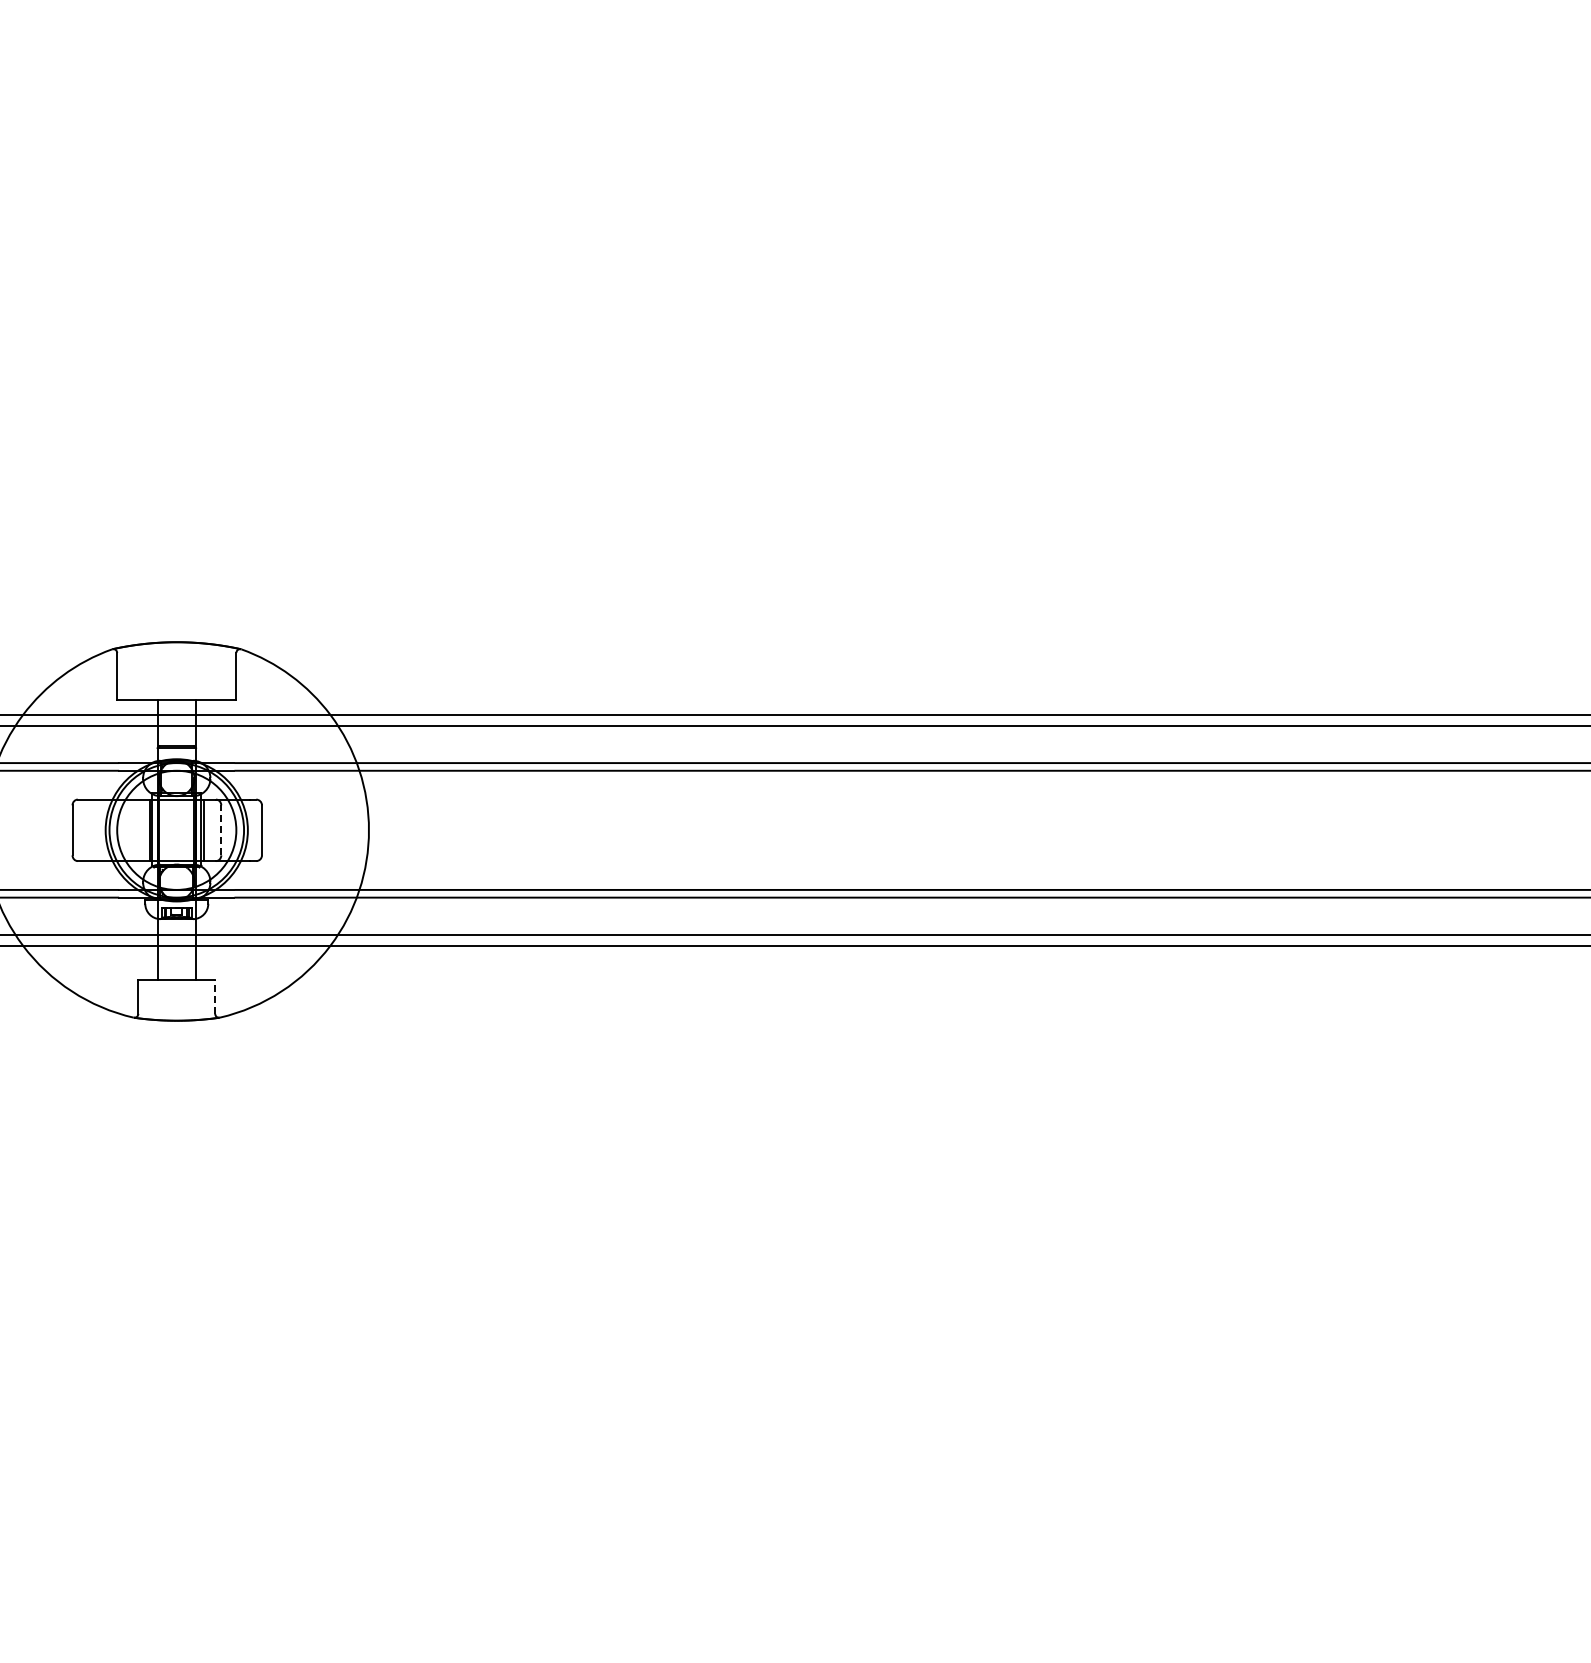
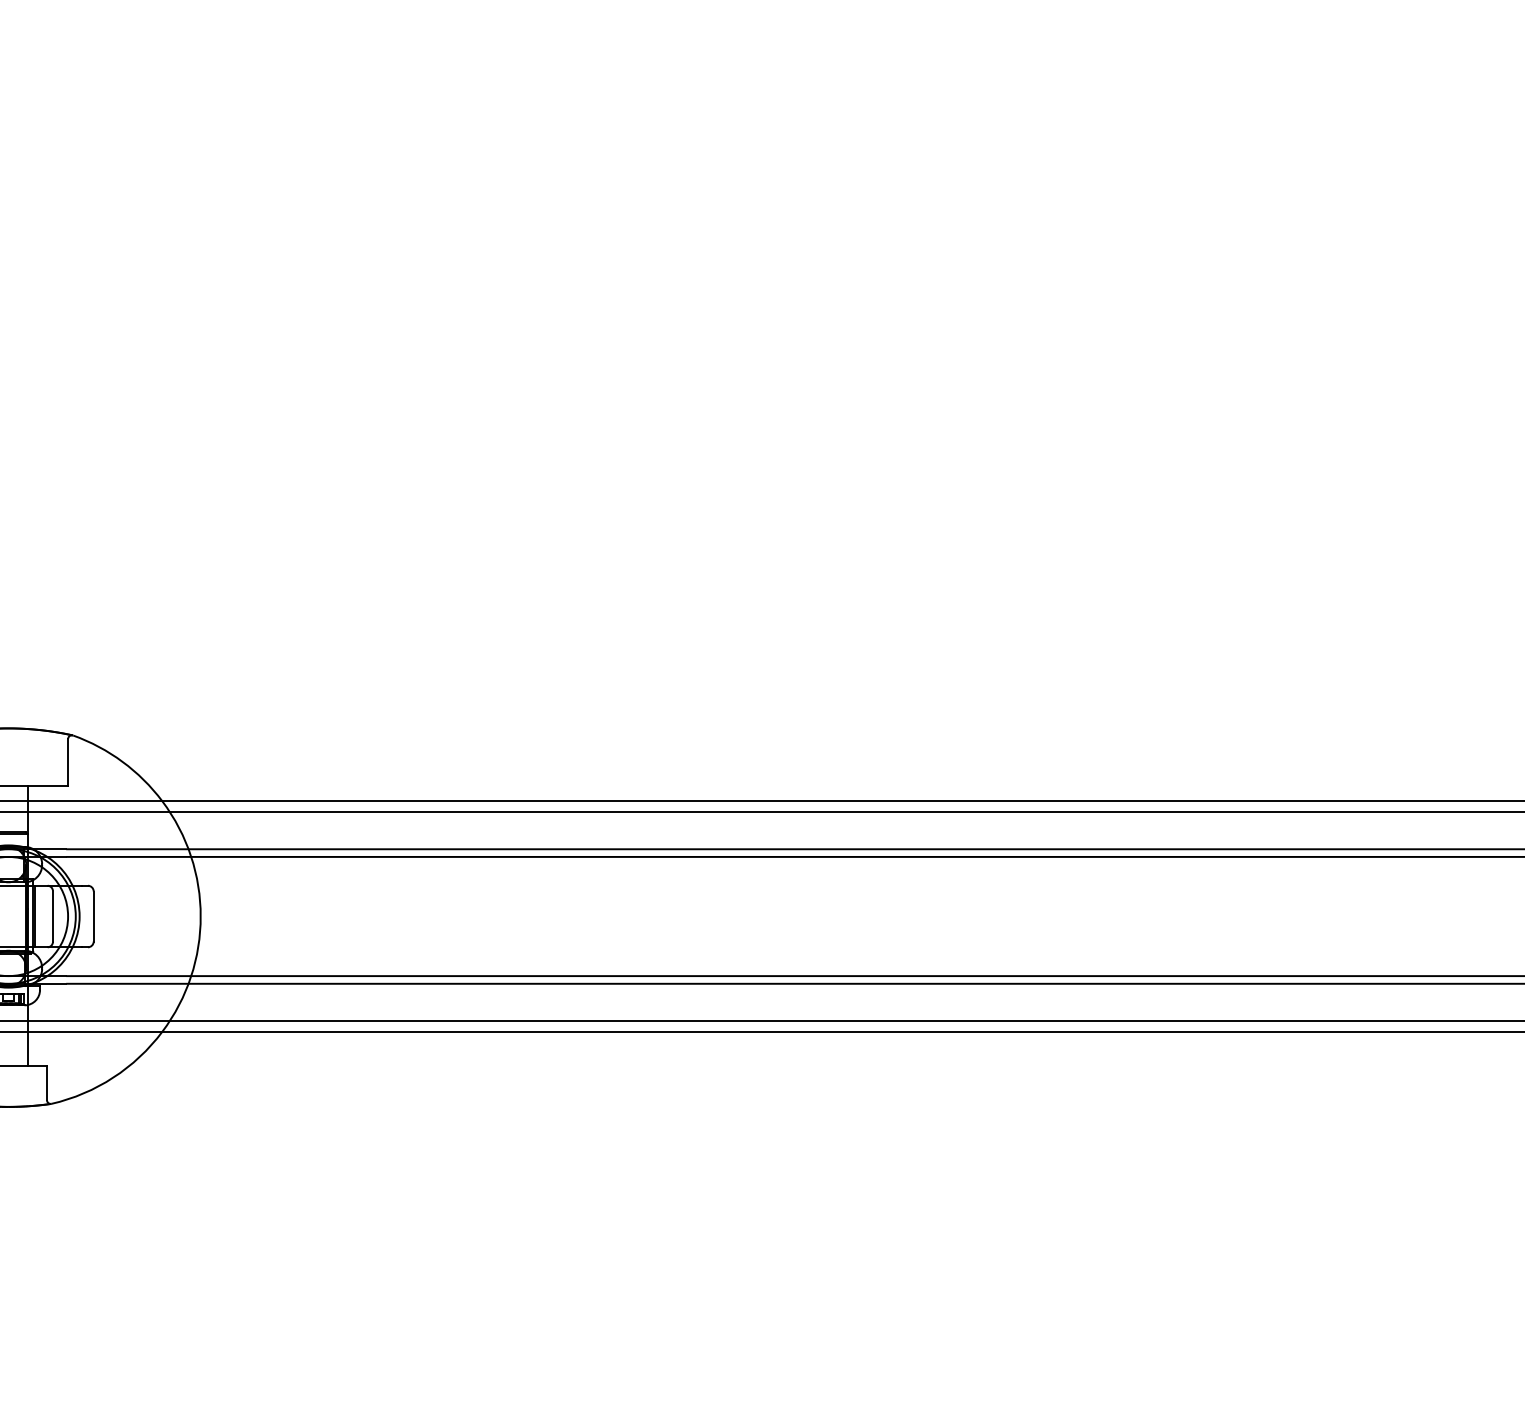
line: (221, 830) -> (53, 916), dashed -> solid
line: (215, 997) -> (47, 1083), dashed -> solid

